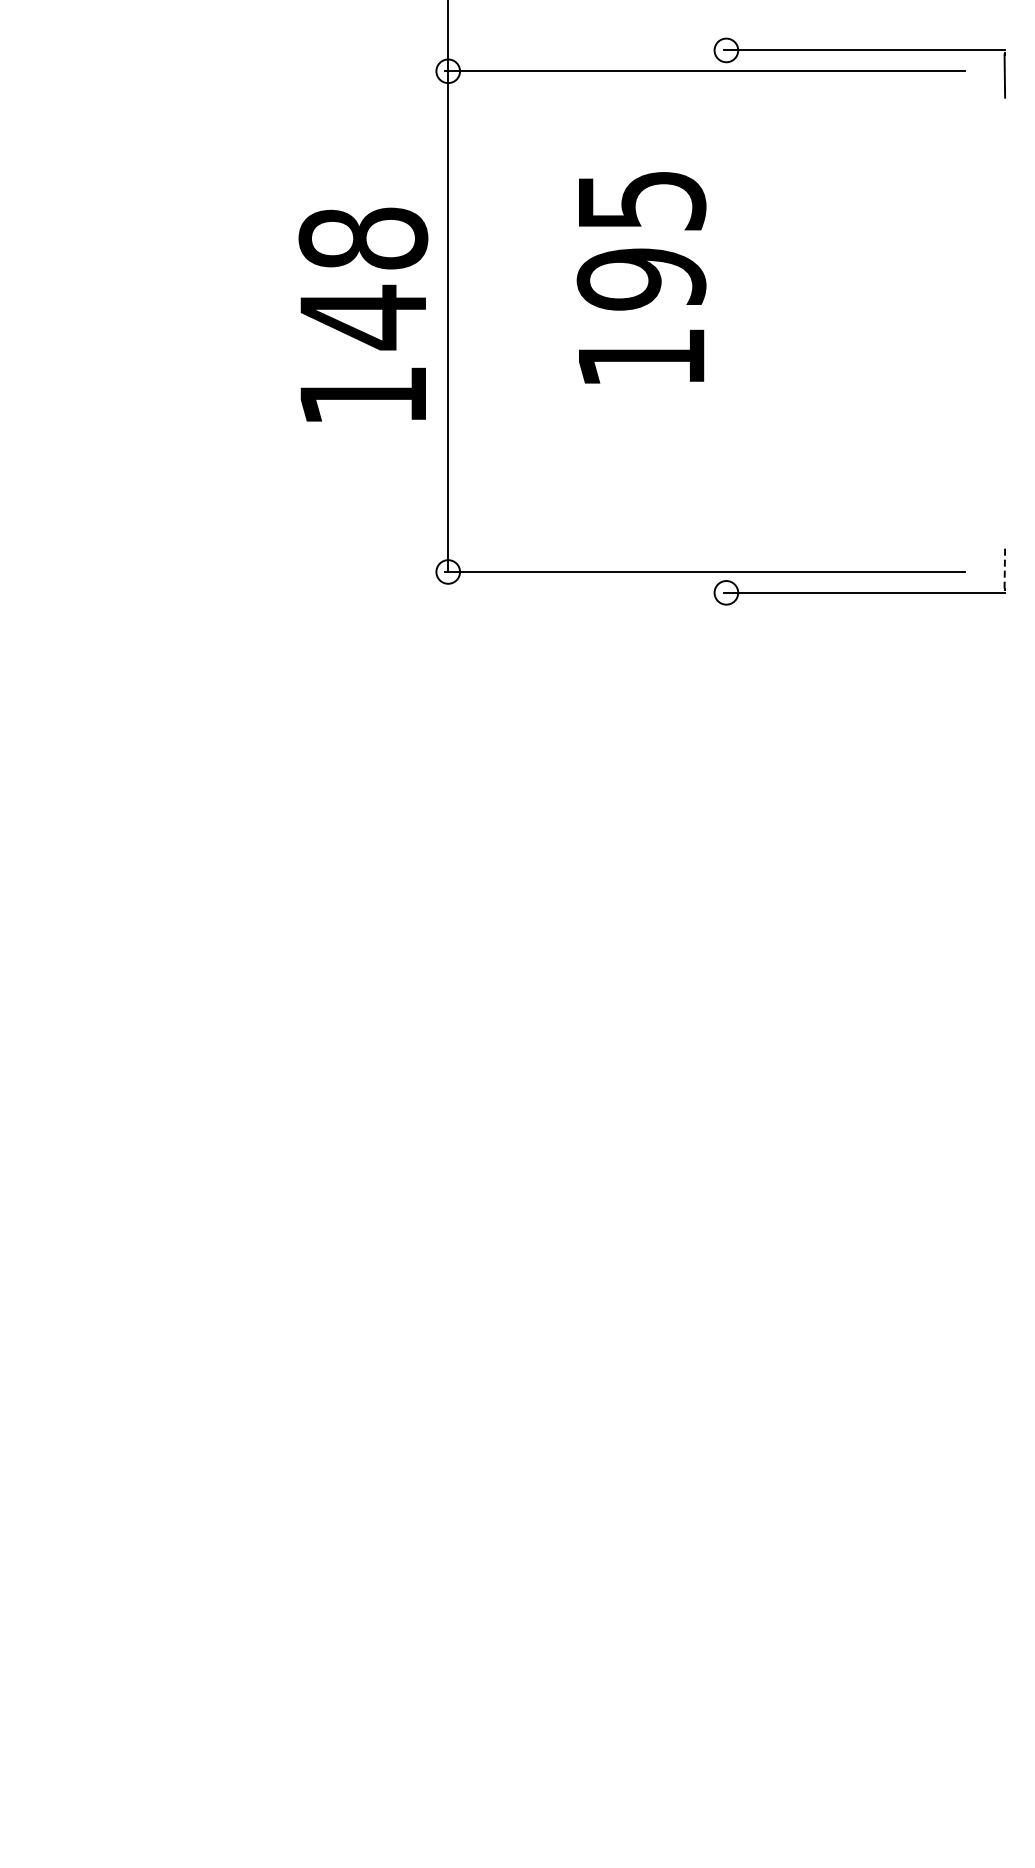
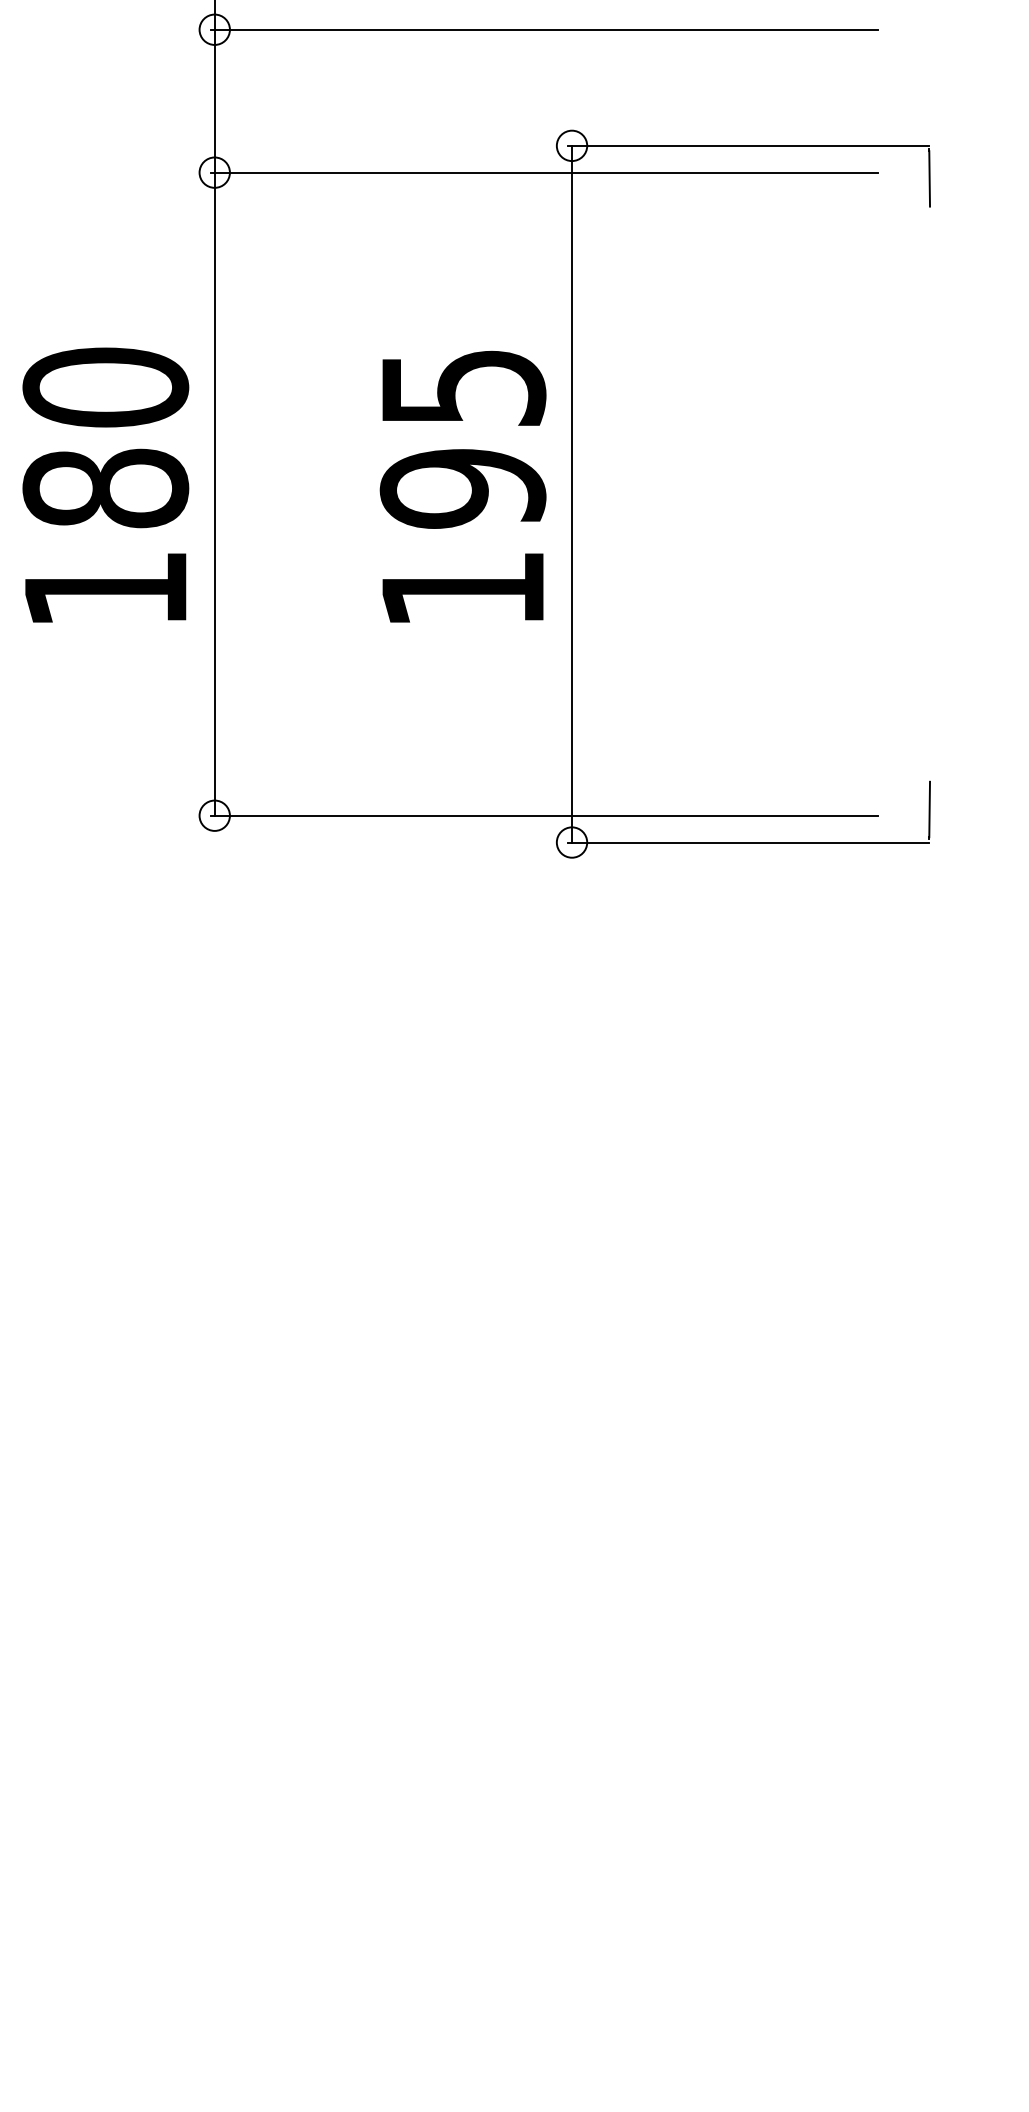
text: (641, 277) -> (462, 486), moved
text: (363, 278) -> (105, 438), 148 -> 180
line: (726, 321) -> (572, 494), added
line: (1004, 567) -> (929, 809), dashed -> solid

